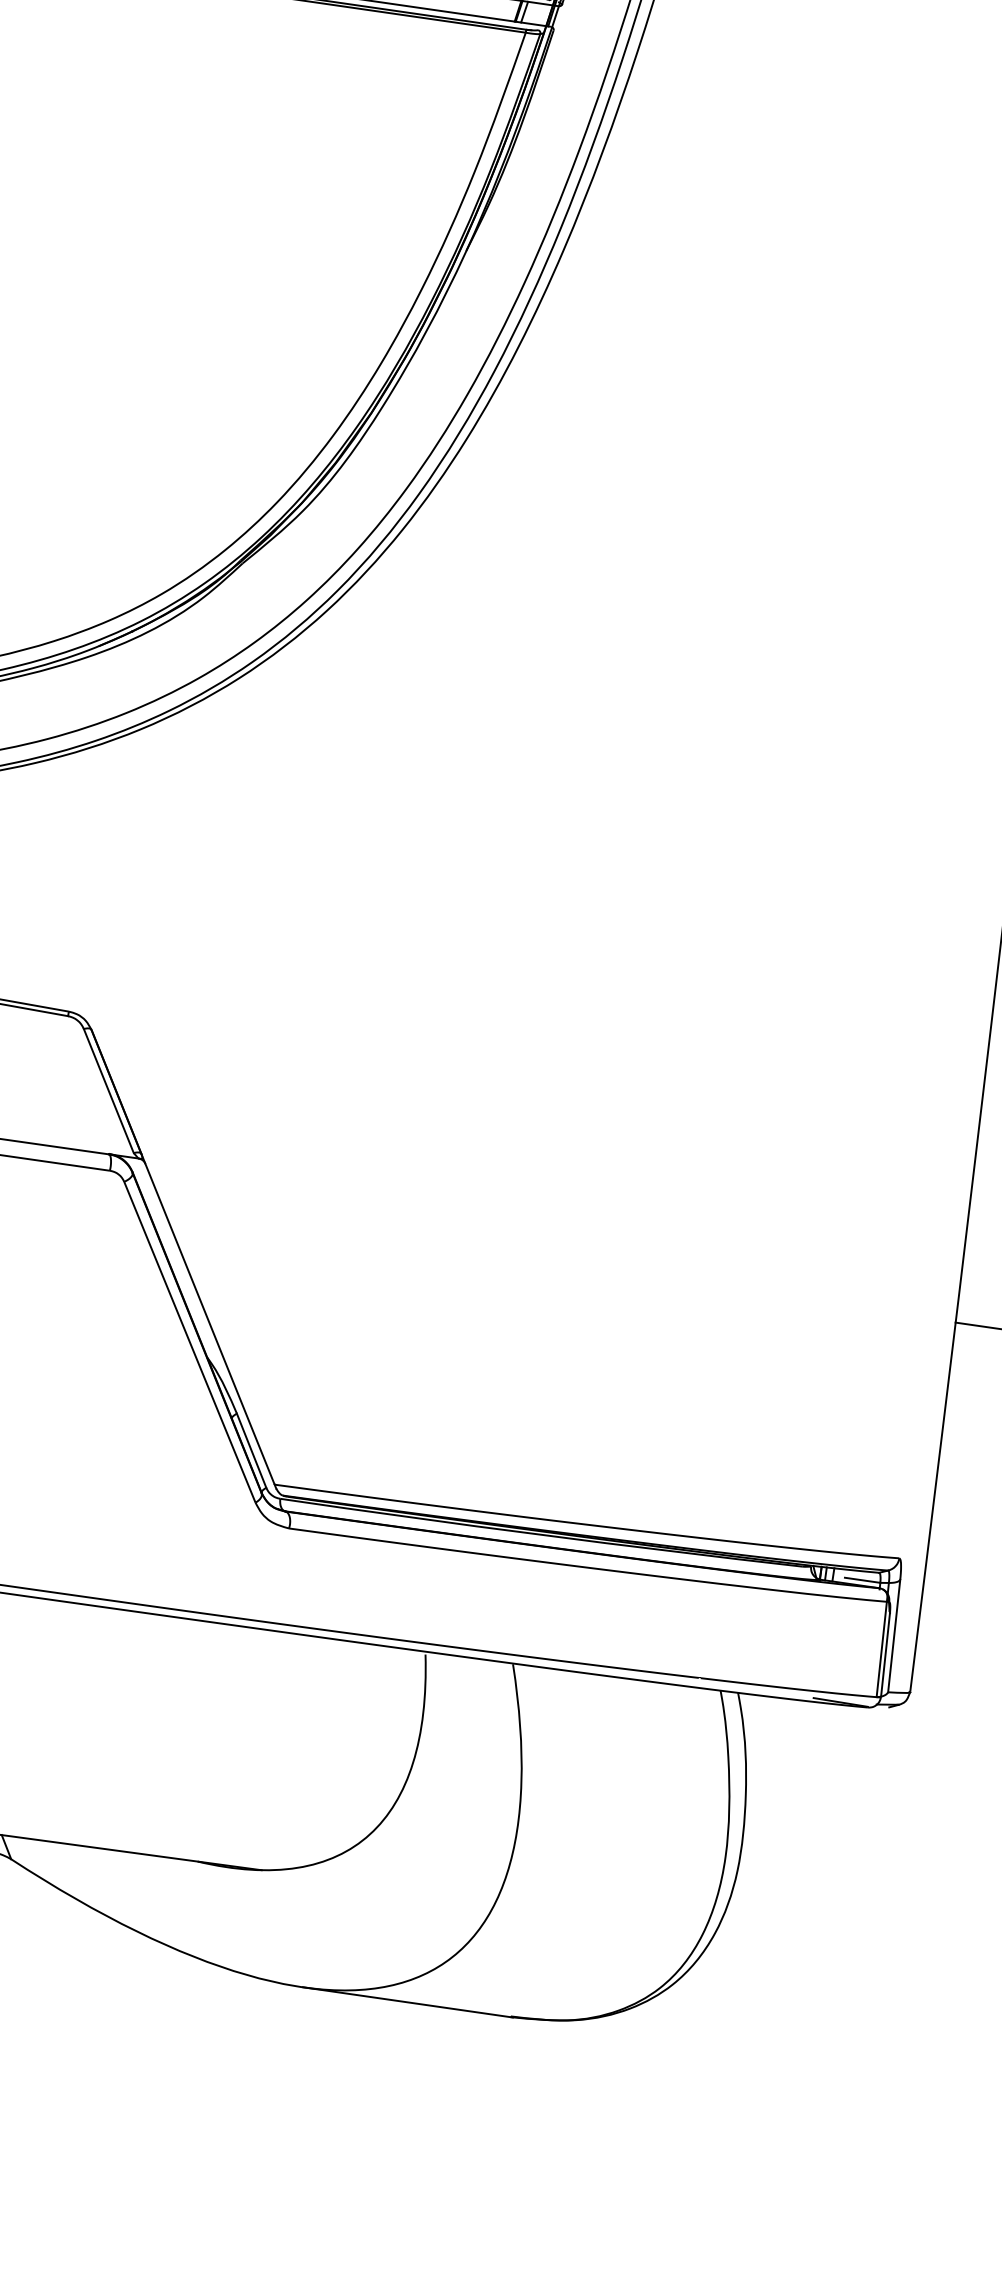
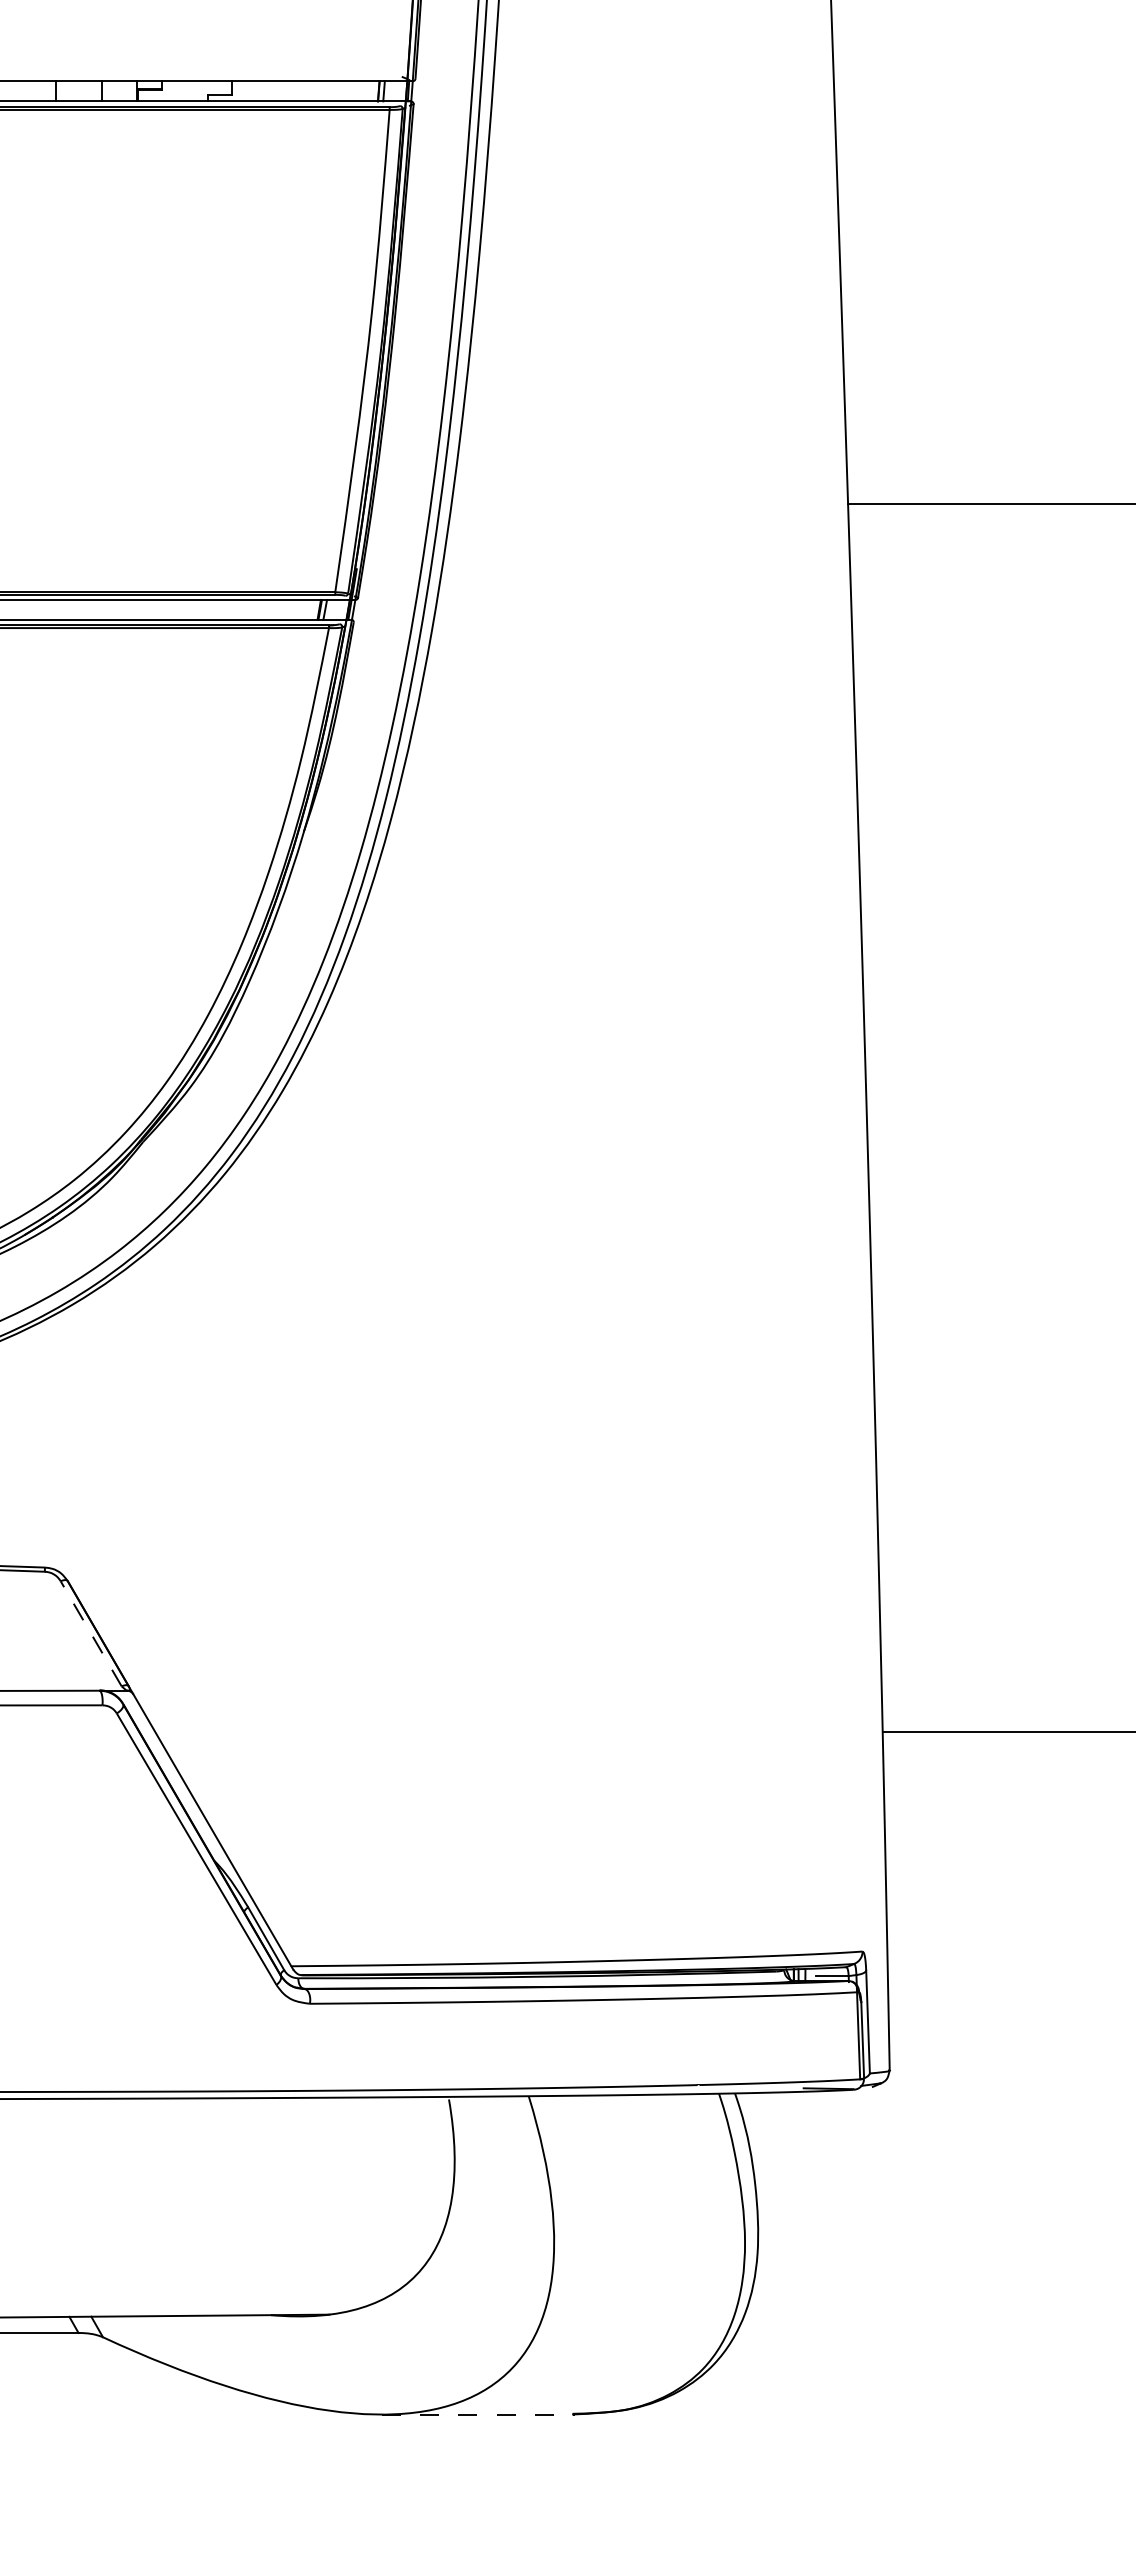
line: (109, 1090) -> (91, 1633), solid -> dashed
line: (408, 2002) -> (478, 2414), solid -> dashed

